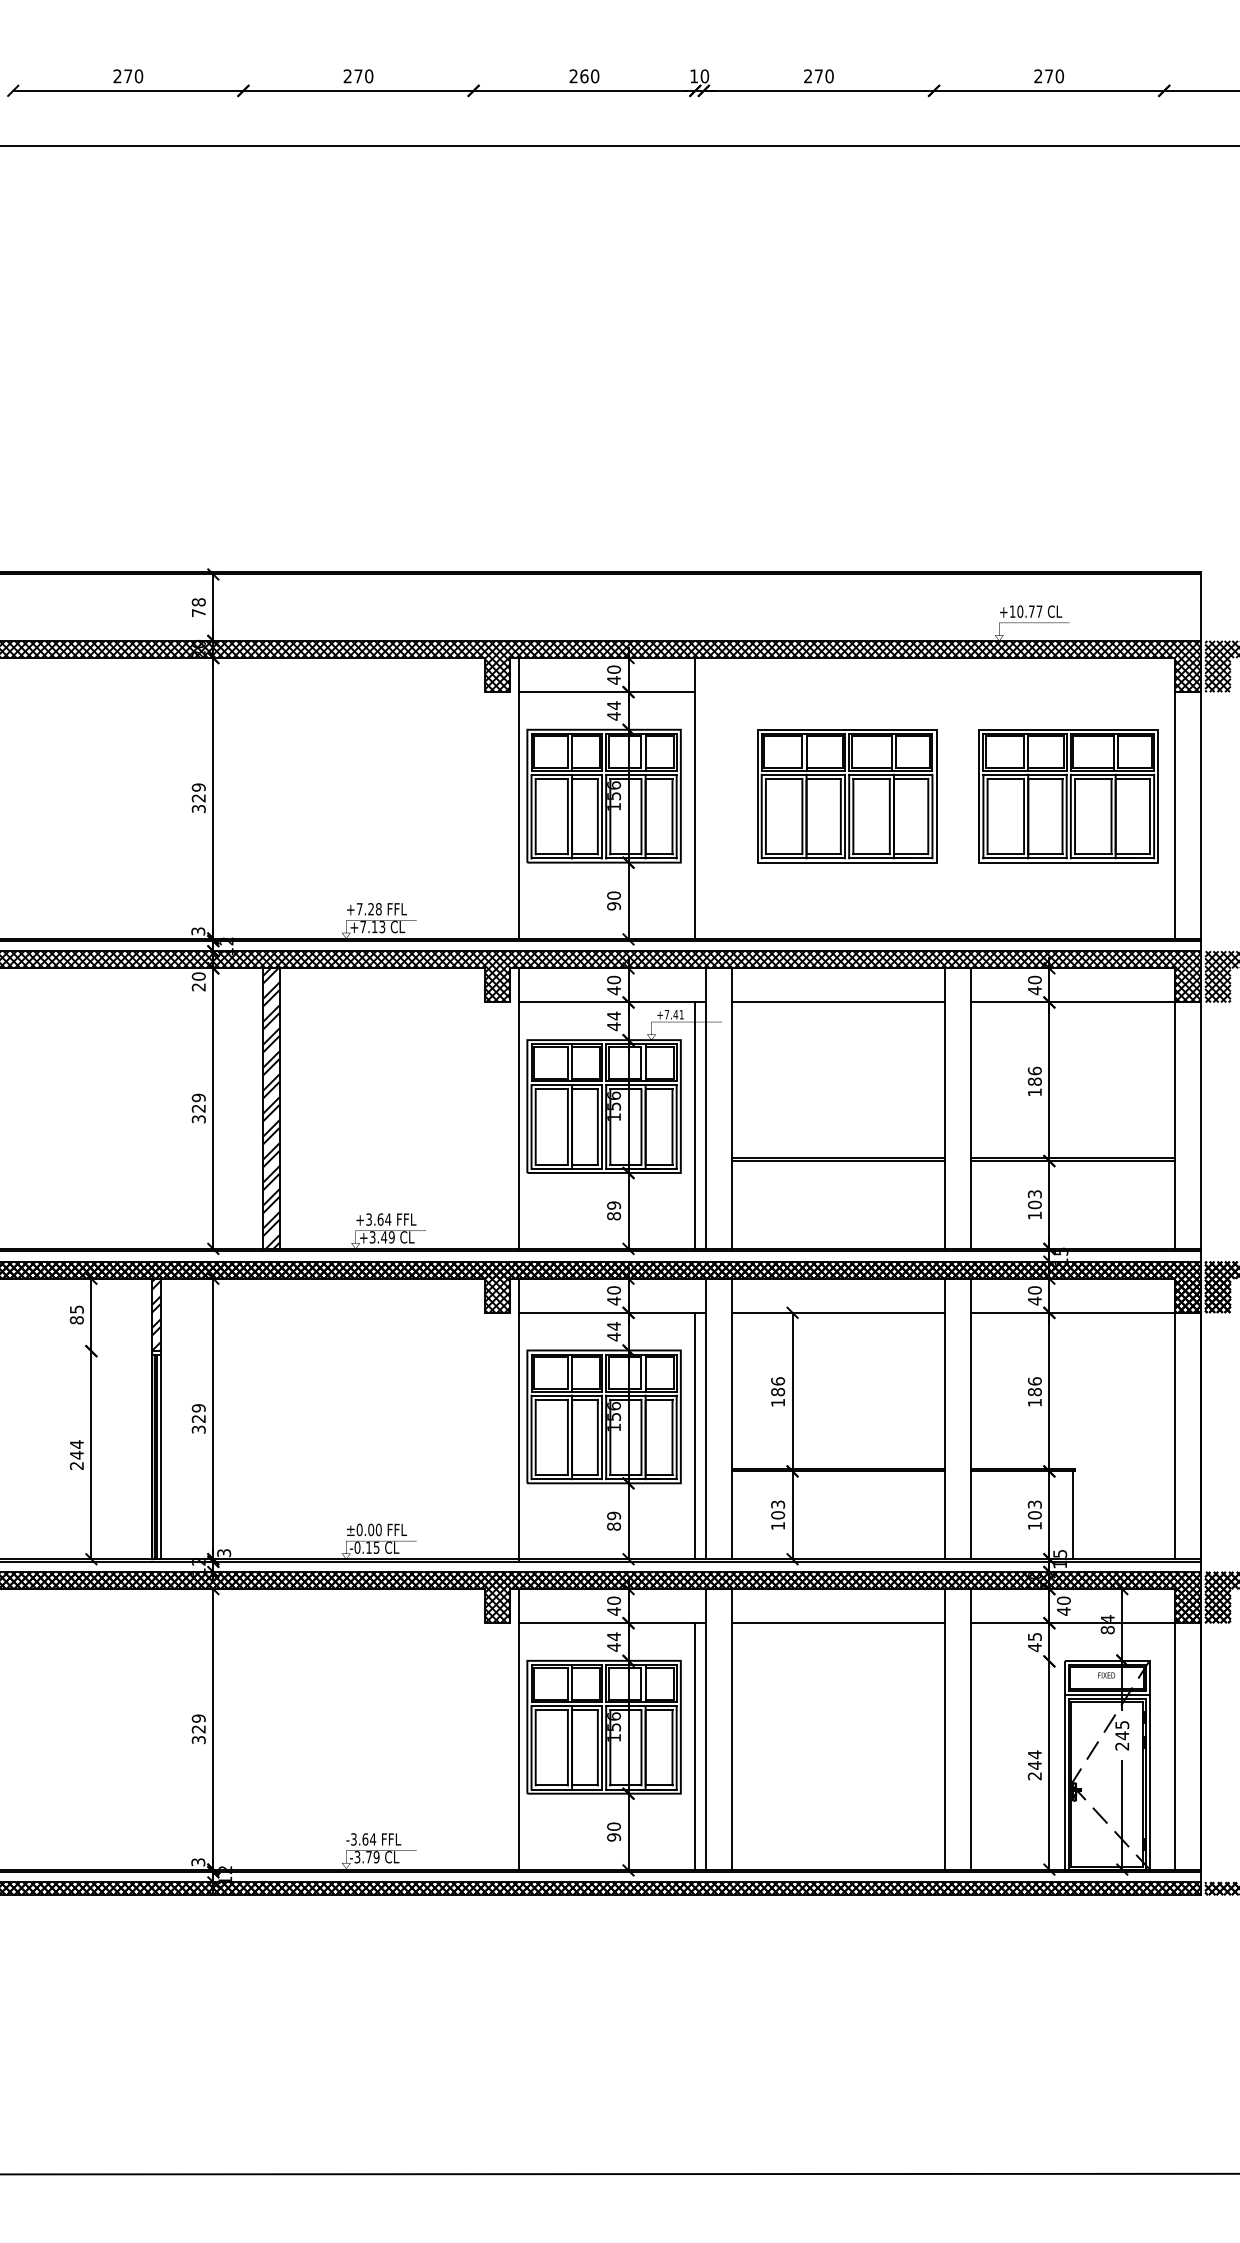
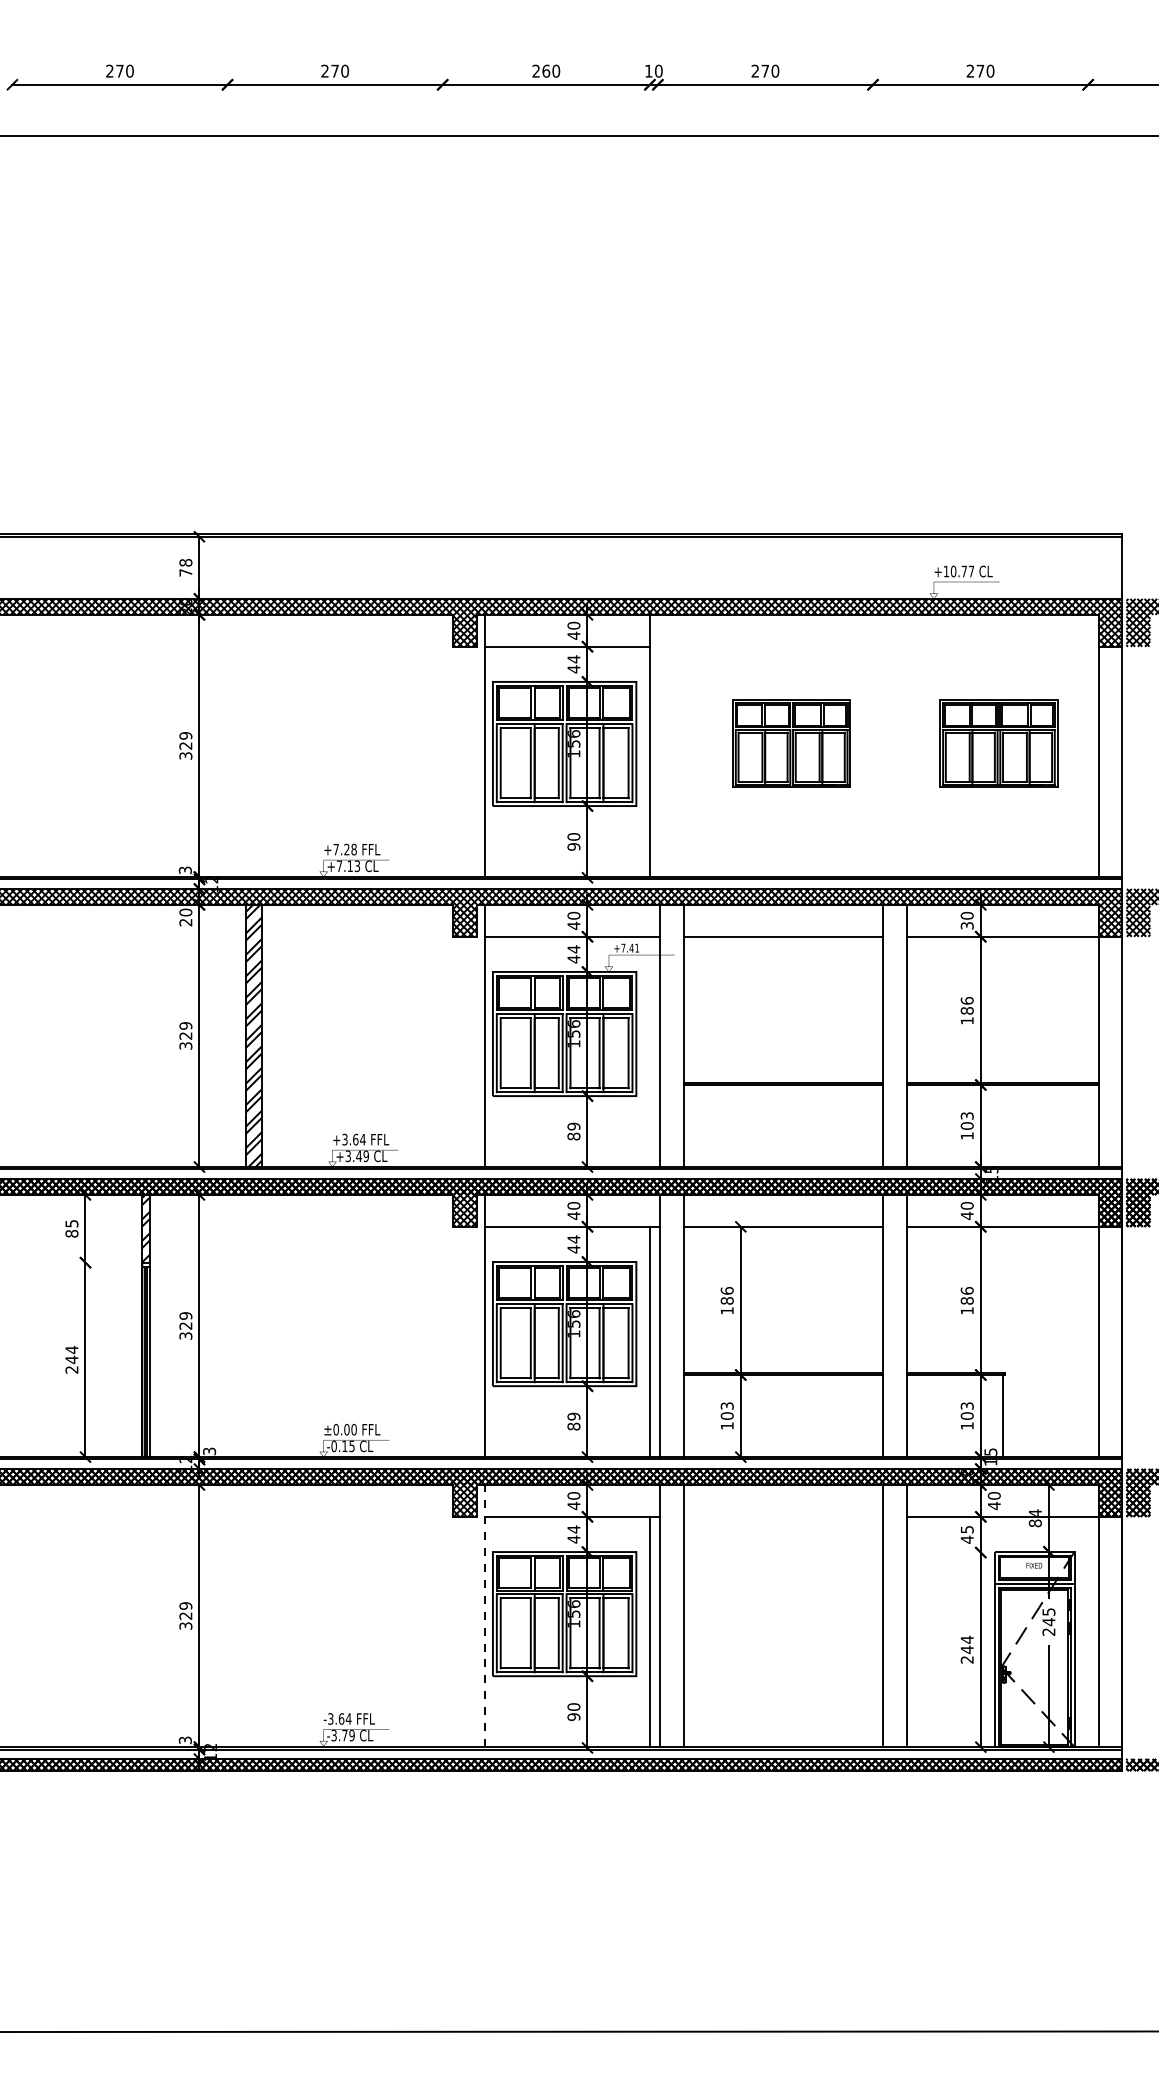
part: (846, 795) -> (791, 743), size x0.7
part: (1068, 795) -> (998, 743), size x0.7
text: (1034, 990) -> (966, 925), 40 -> 30
line: (694, 1125) -> (649, 1051), removed
line: (838, 1622) -> (783, 1516), removed
line: (518, 1728) -> (484, 1615), solid -> dashed

